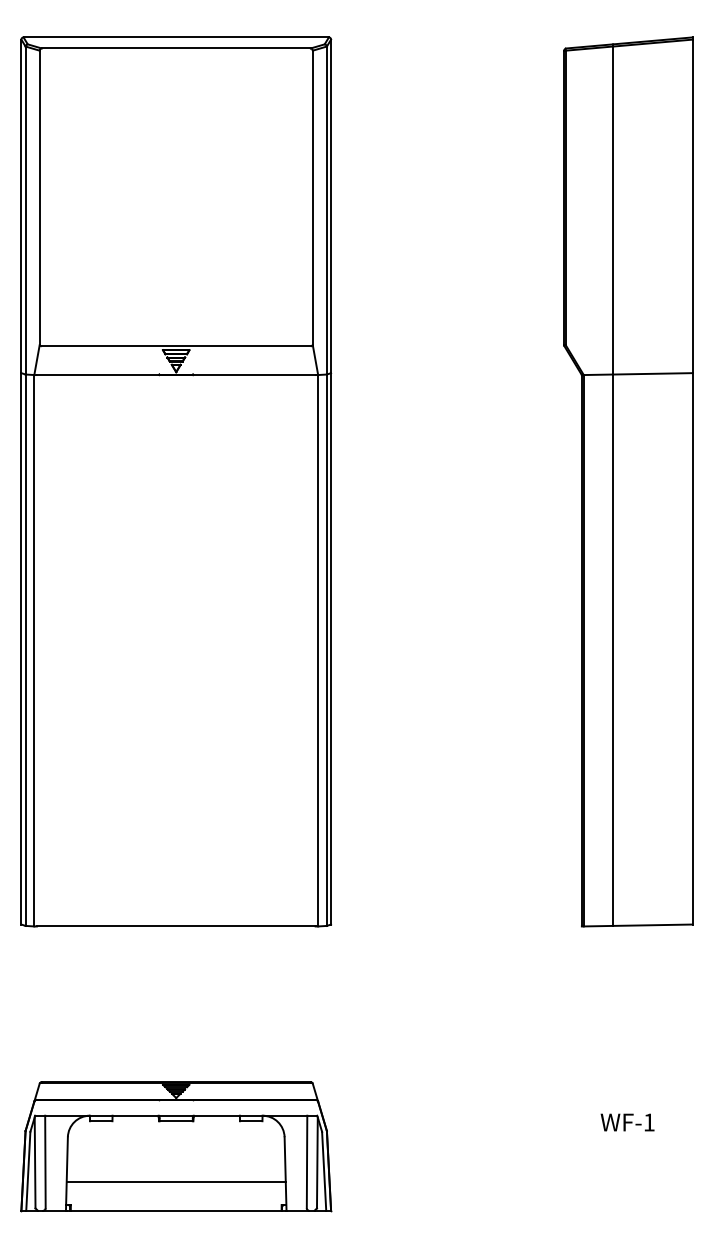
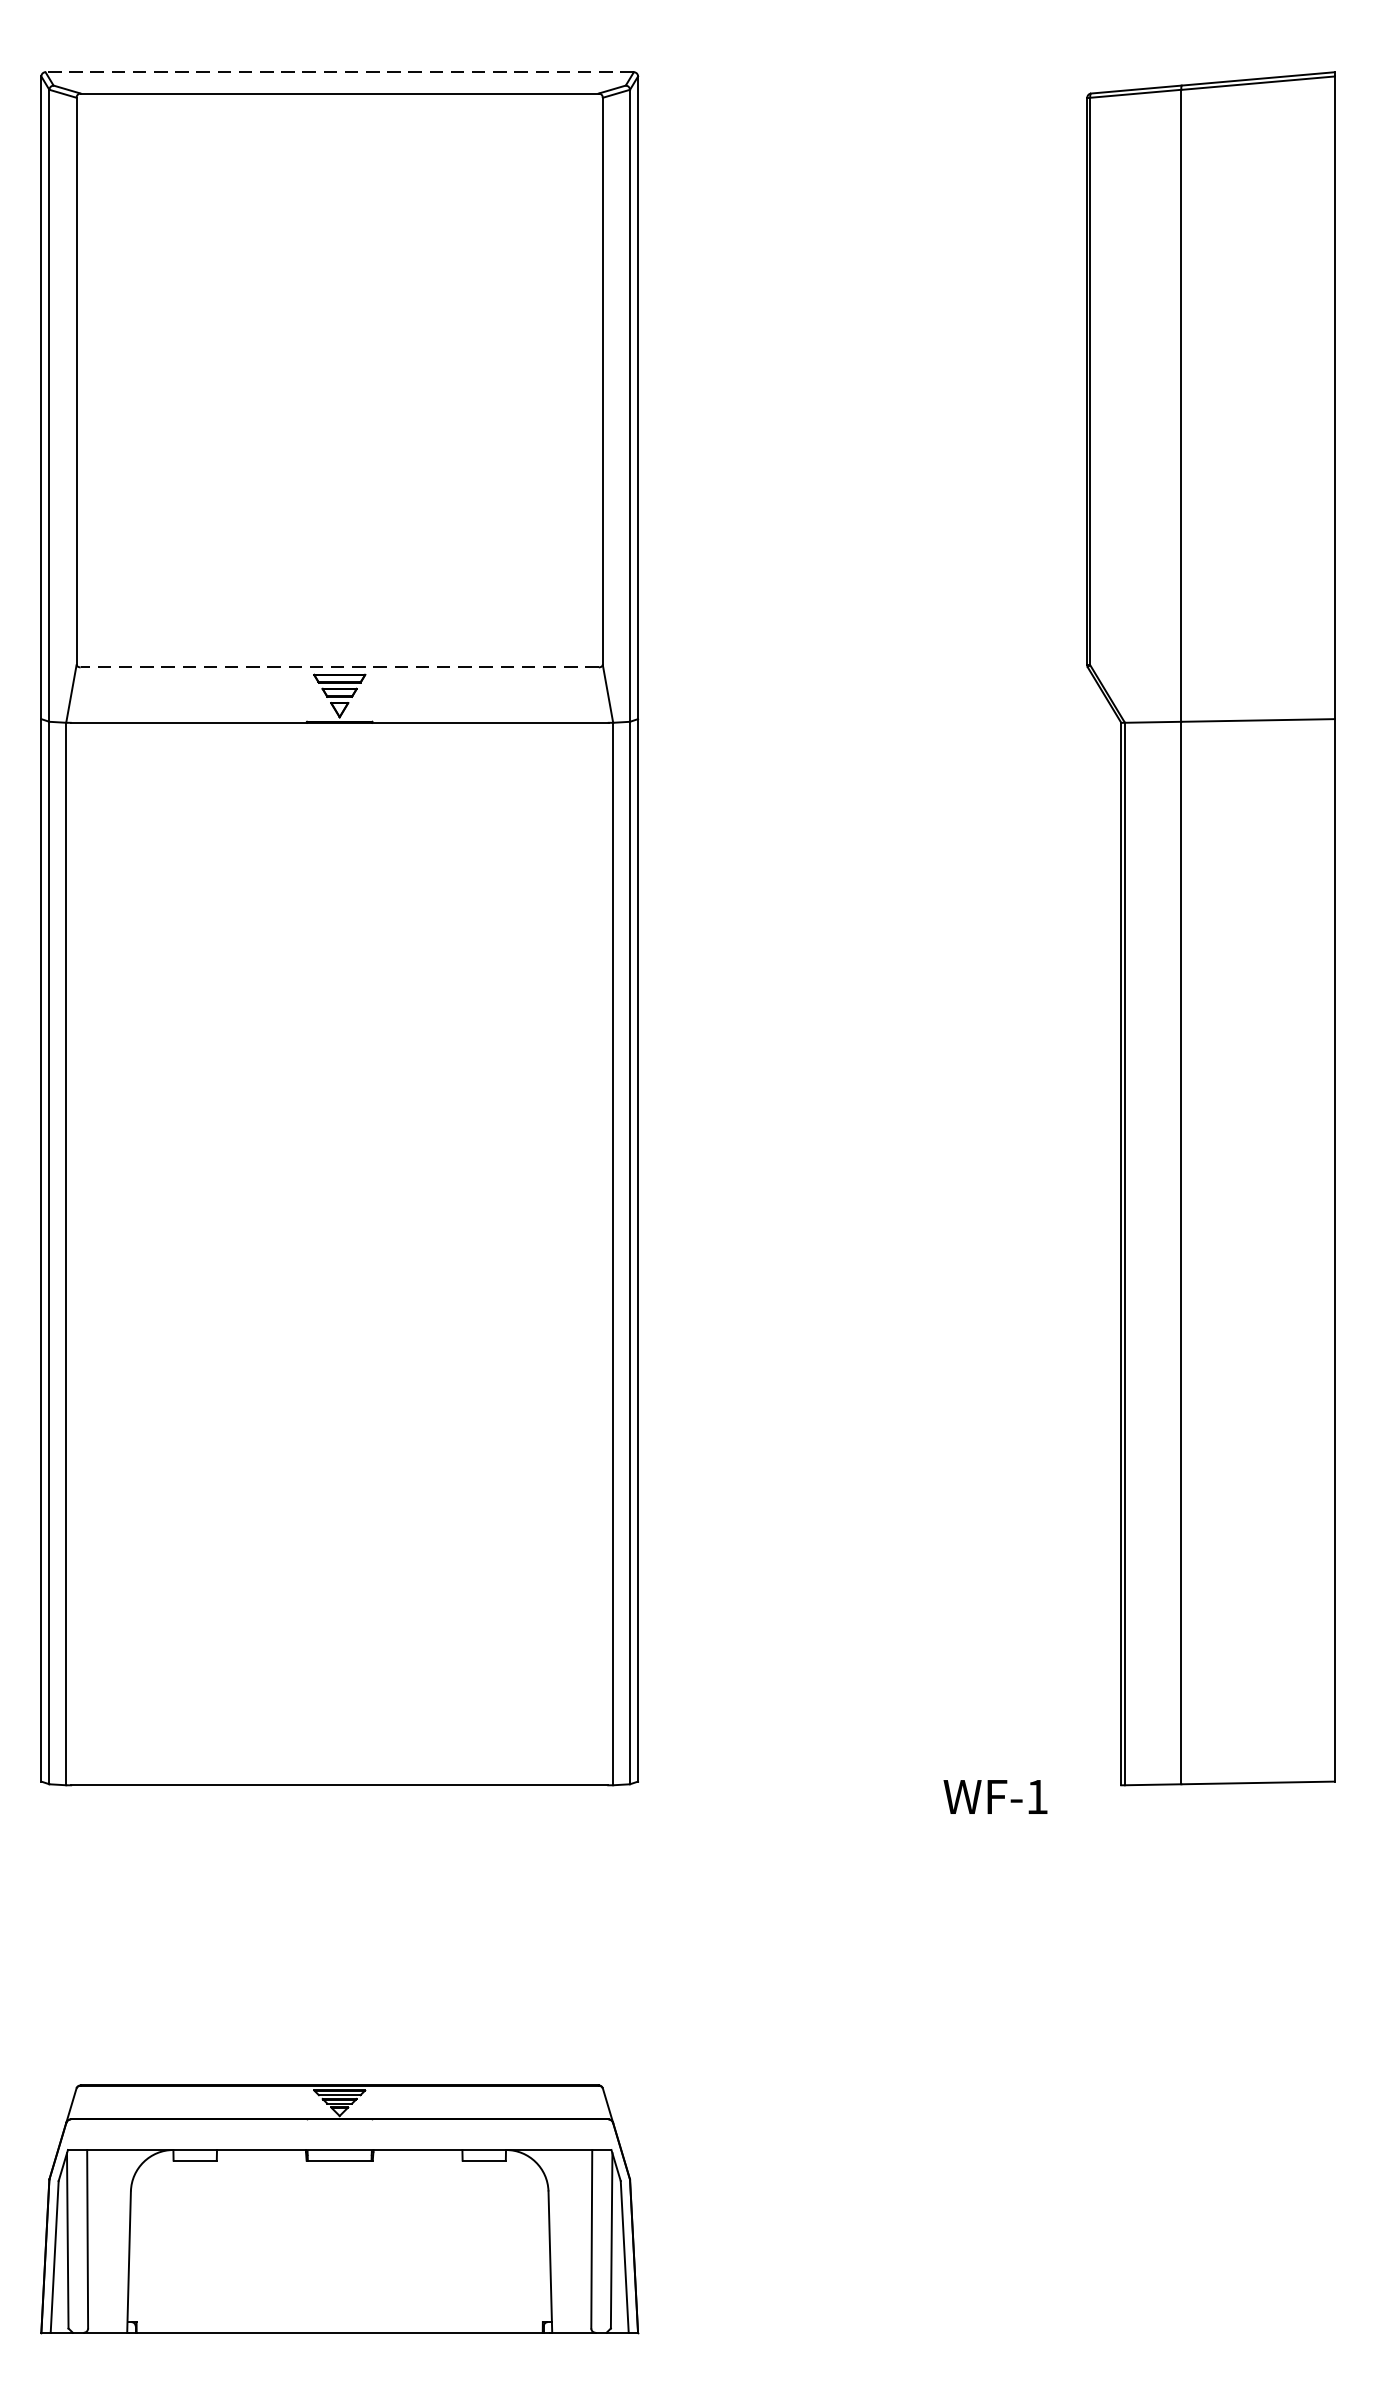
line: (176, 37) -> (340, 72), solid -> dashed
line: (175, 346) -> (338, 667), solid -> dashed
text: (627, 1122) -> (995, 1796), moved
line: (175, 1181) -> (338, 2276), removed

